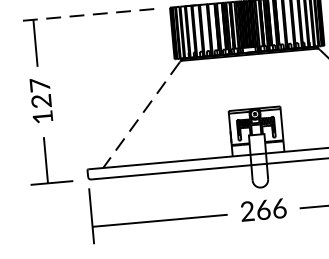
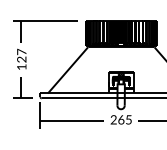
line: (84, 16) -> (45, 21), dashed -> solid
line: (140, 115) -> (67, 70), dashed -> solid
text: (278, 207) -> (128, 119), 266 -> 265

